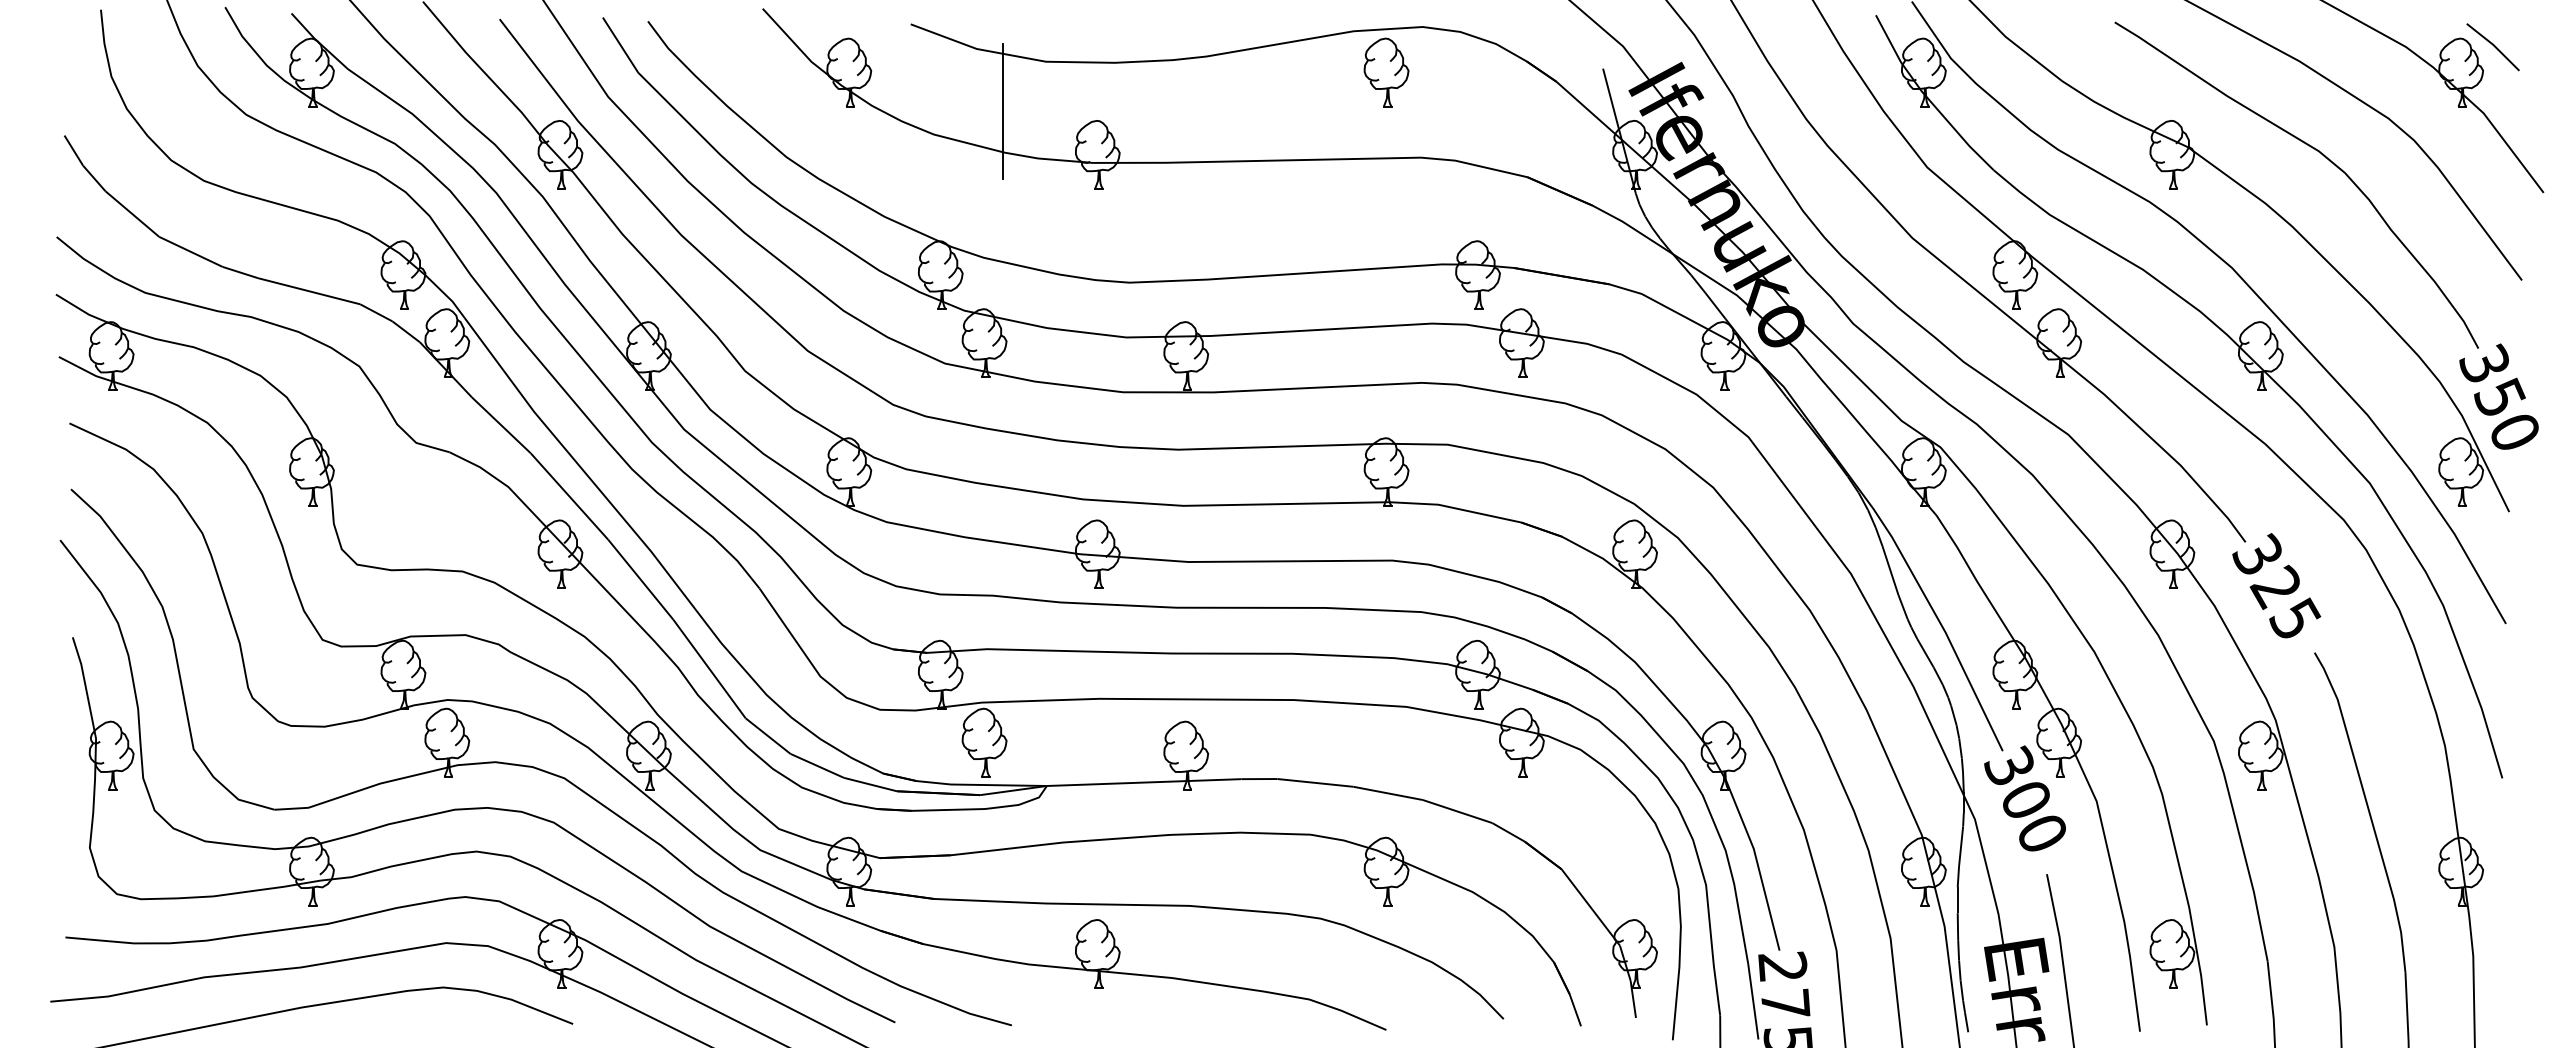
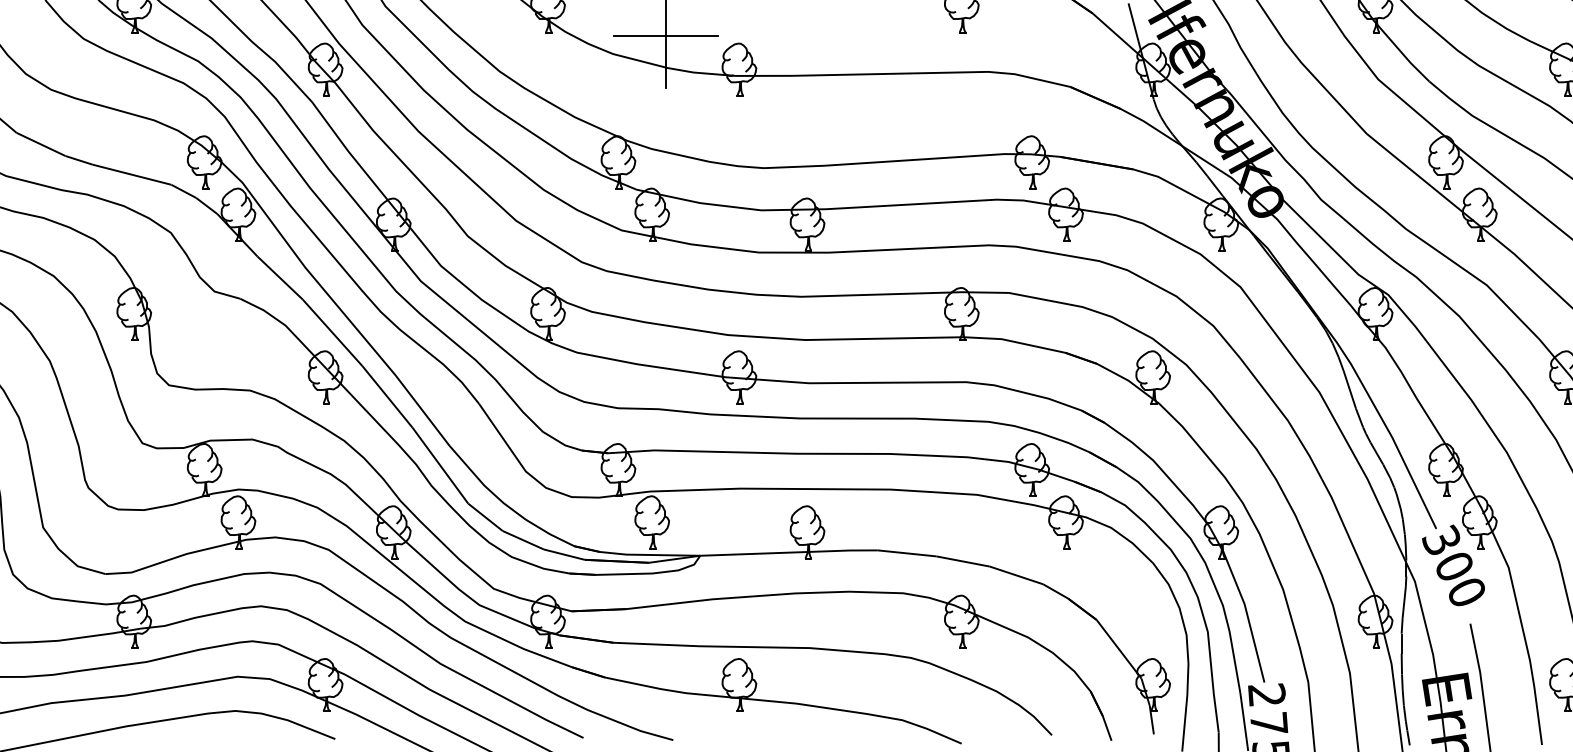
line: (1002, 111) -> (666, 36), added

